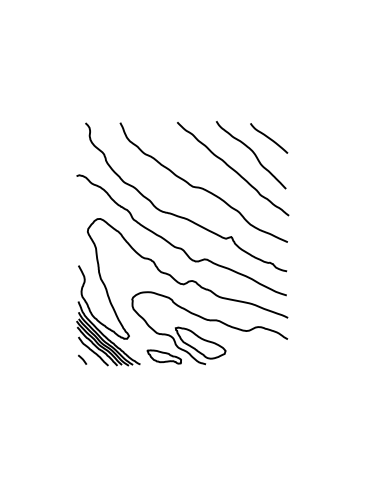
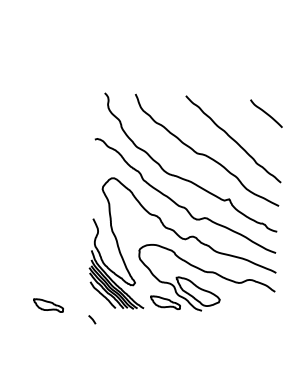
curve: (253, 154) -> (252, 127), removed
curve: (82, 359) -> (92, 319), moved
part: (31, 365) -> (47, 305), added

